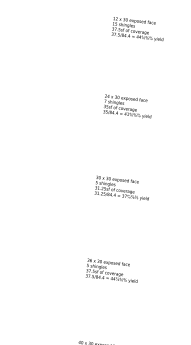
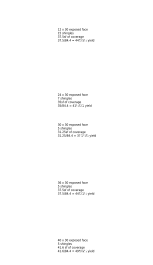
text: (139, 28) -> (76, 34), moved
text: (127, 106) -> (74, 100), moved

